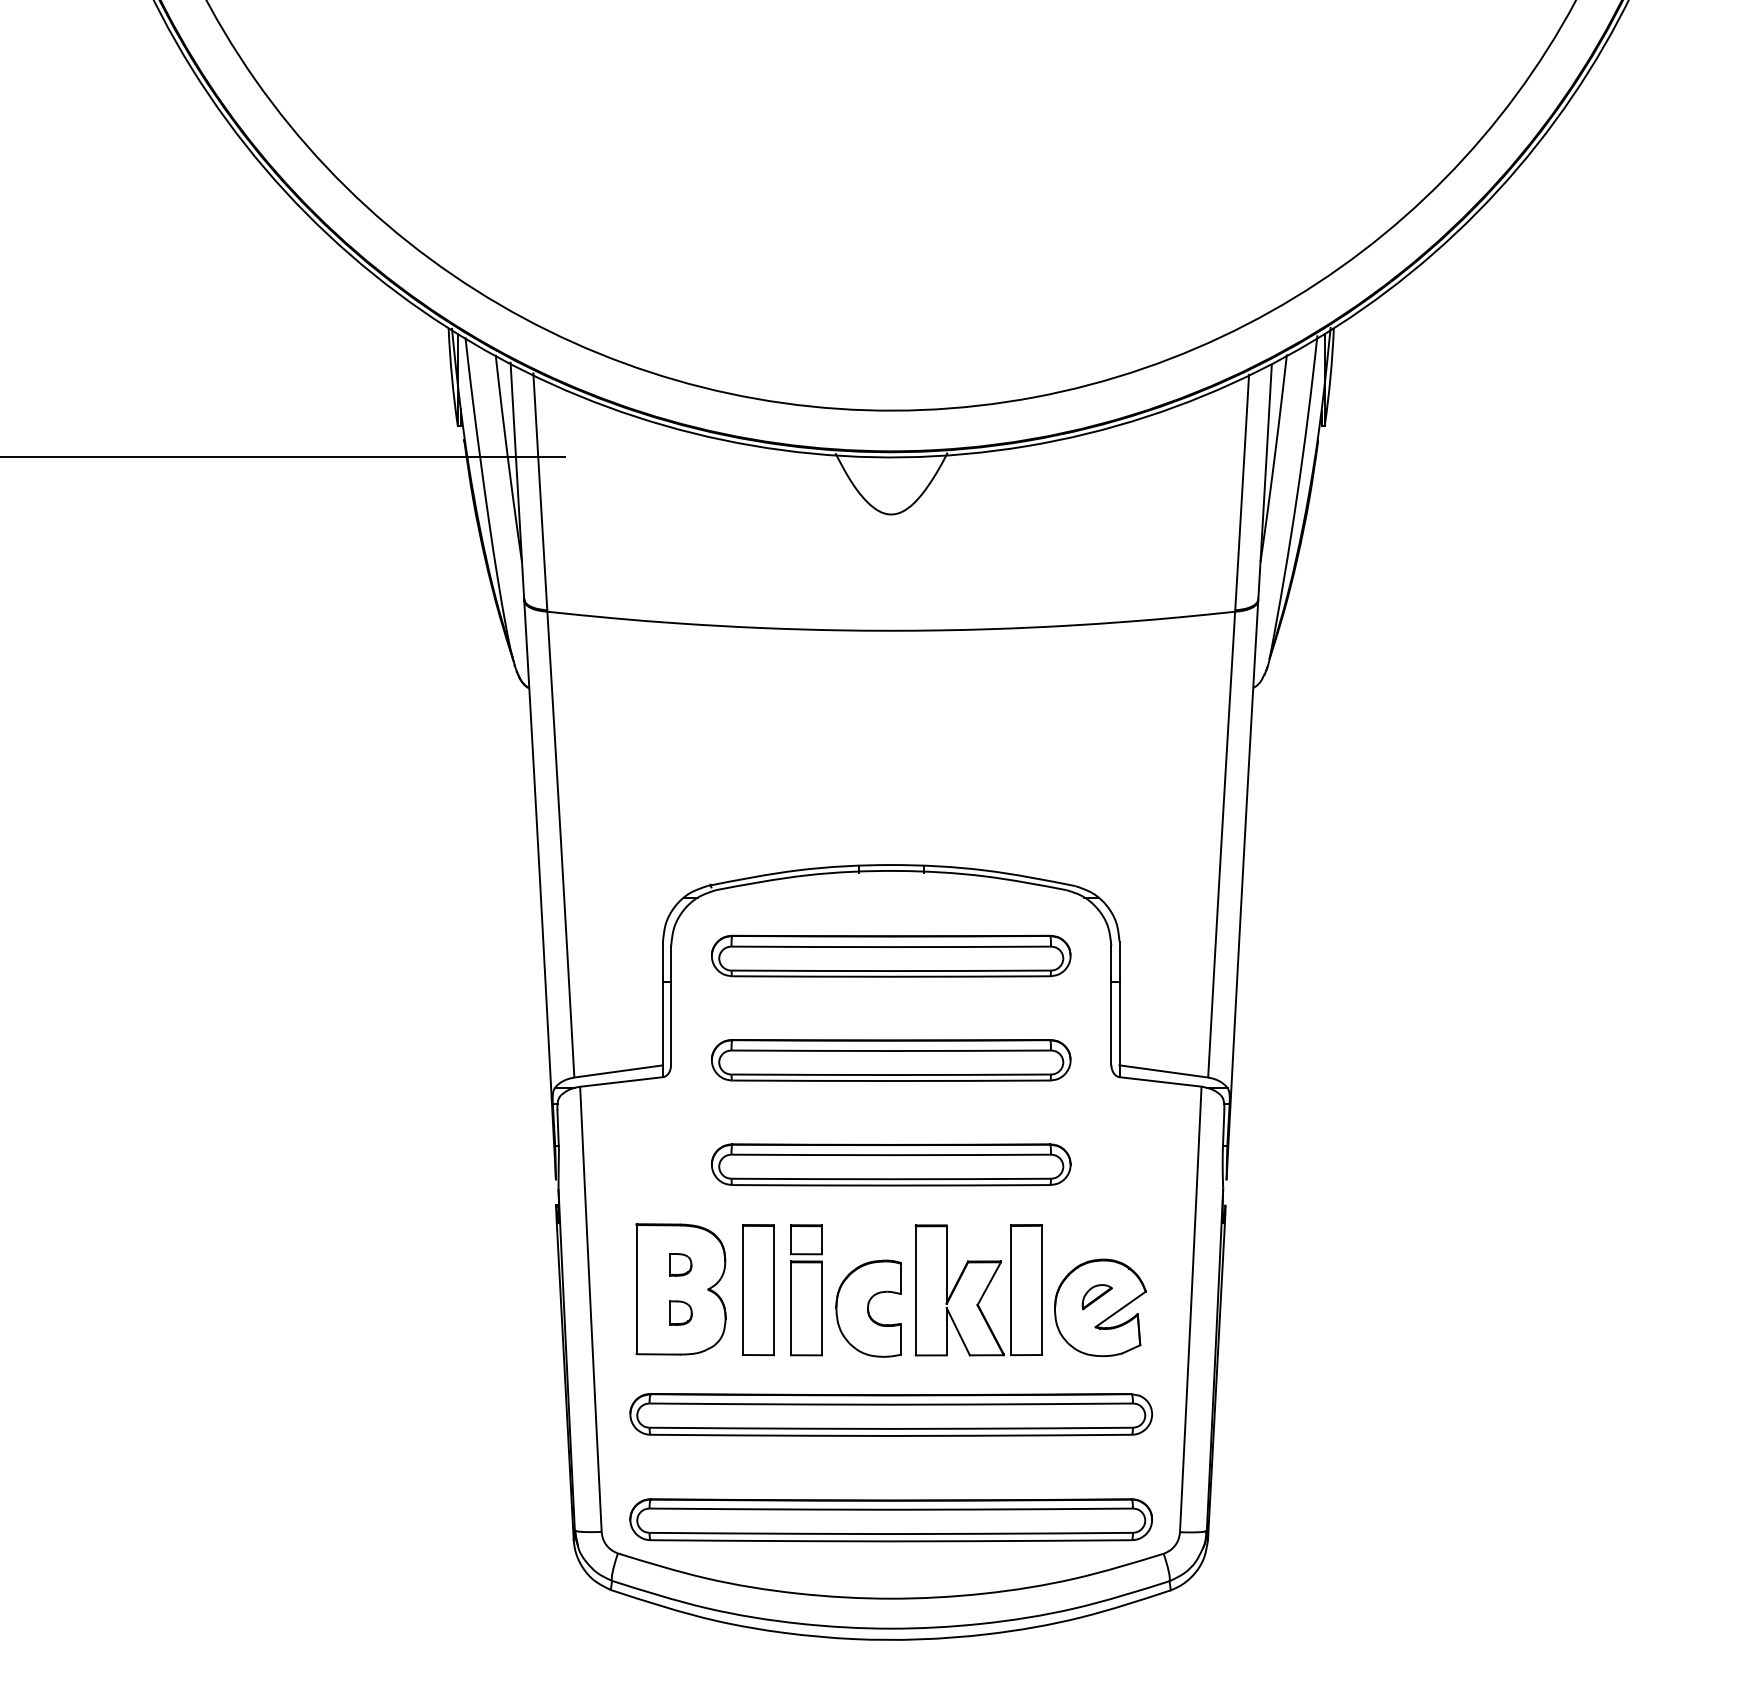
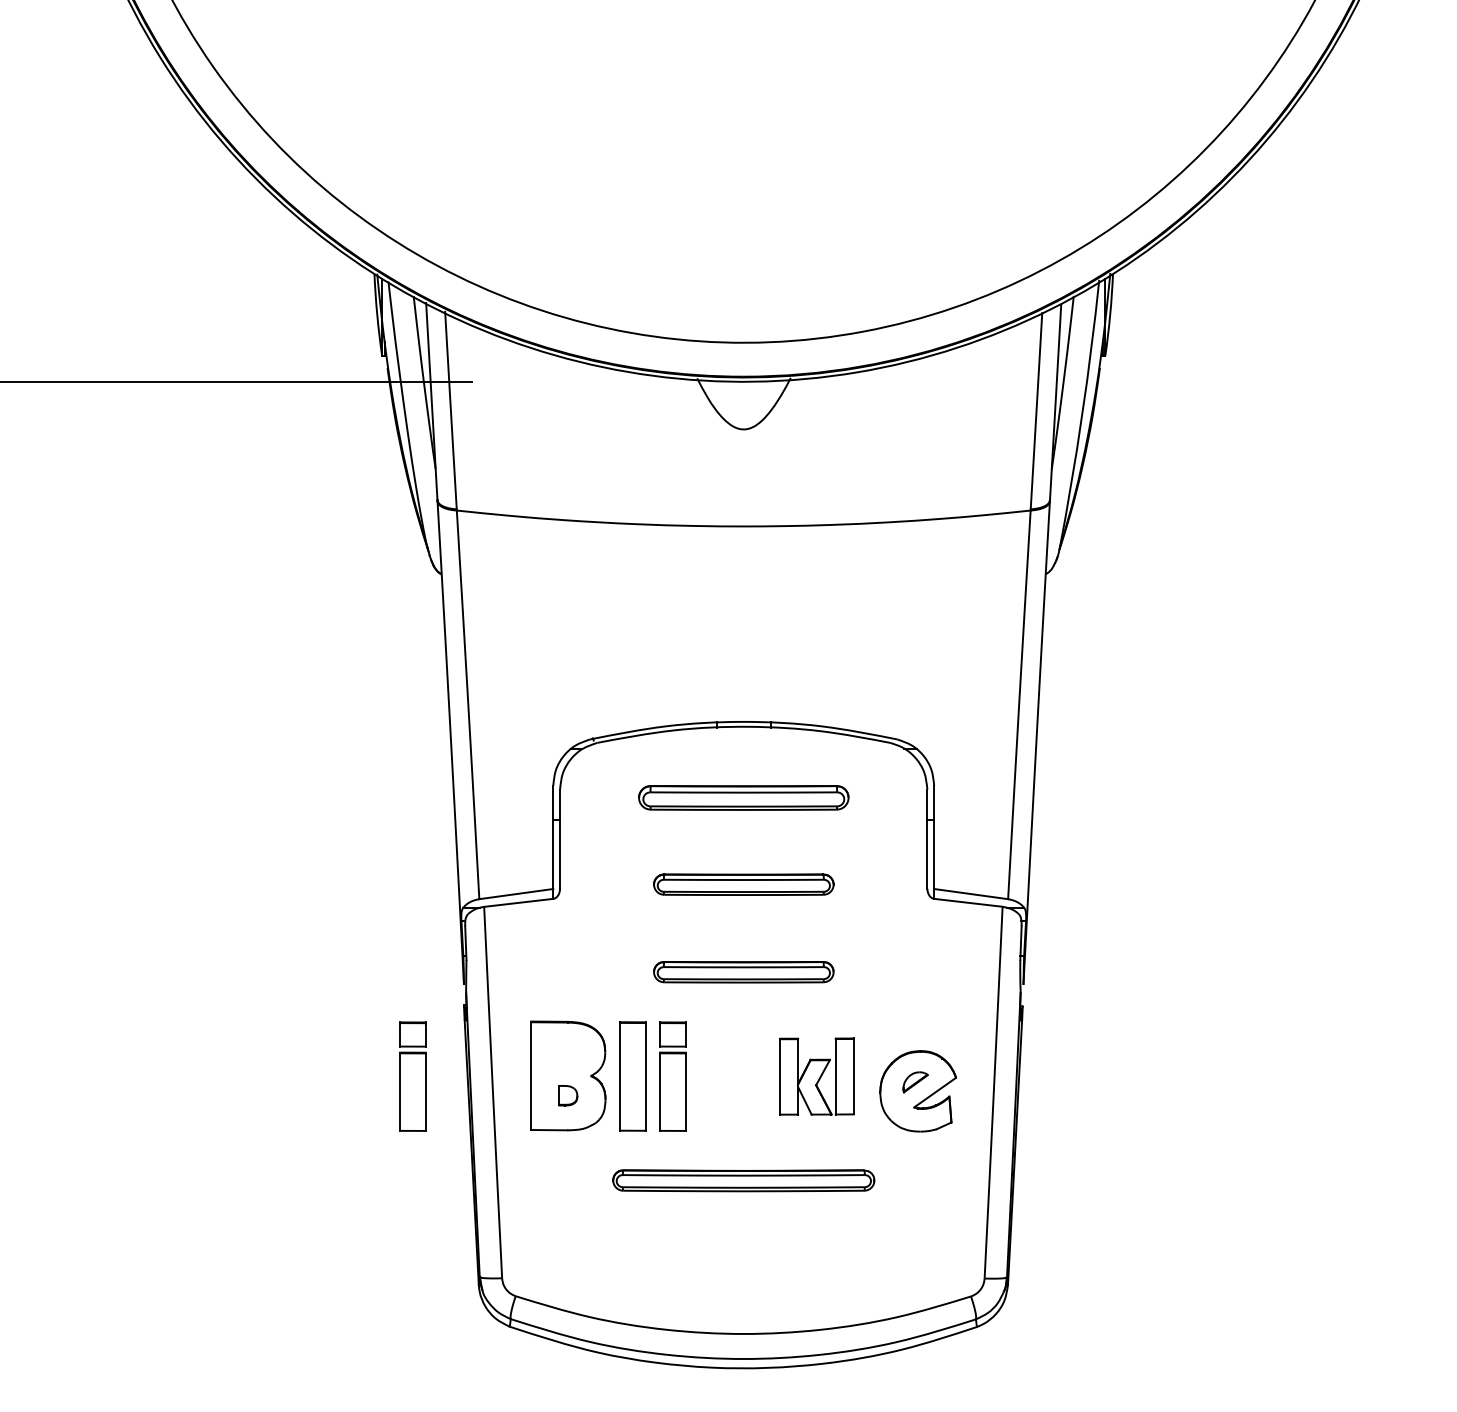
part: (890, 955) -> (743, 797), size x0.7
part: (890, 1059) -> (743, 884), size x0.6
part: (890, 1165) -> (743, 972), size x0.6
part: (680, 1264) -> (567, 1055), removed
part: (494, 1290) -> (412, 1076), added
part: (978, 1290) -> (816, 1076), size x0.7
part: (868, 1309) -> (724, 1092), removed
part: (890, 1414) -> (743, 1180), size x0.6
part: (890, 1520) -> (743, 1268), removed

